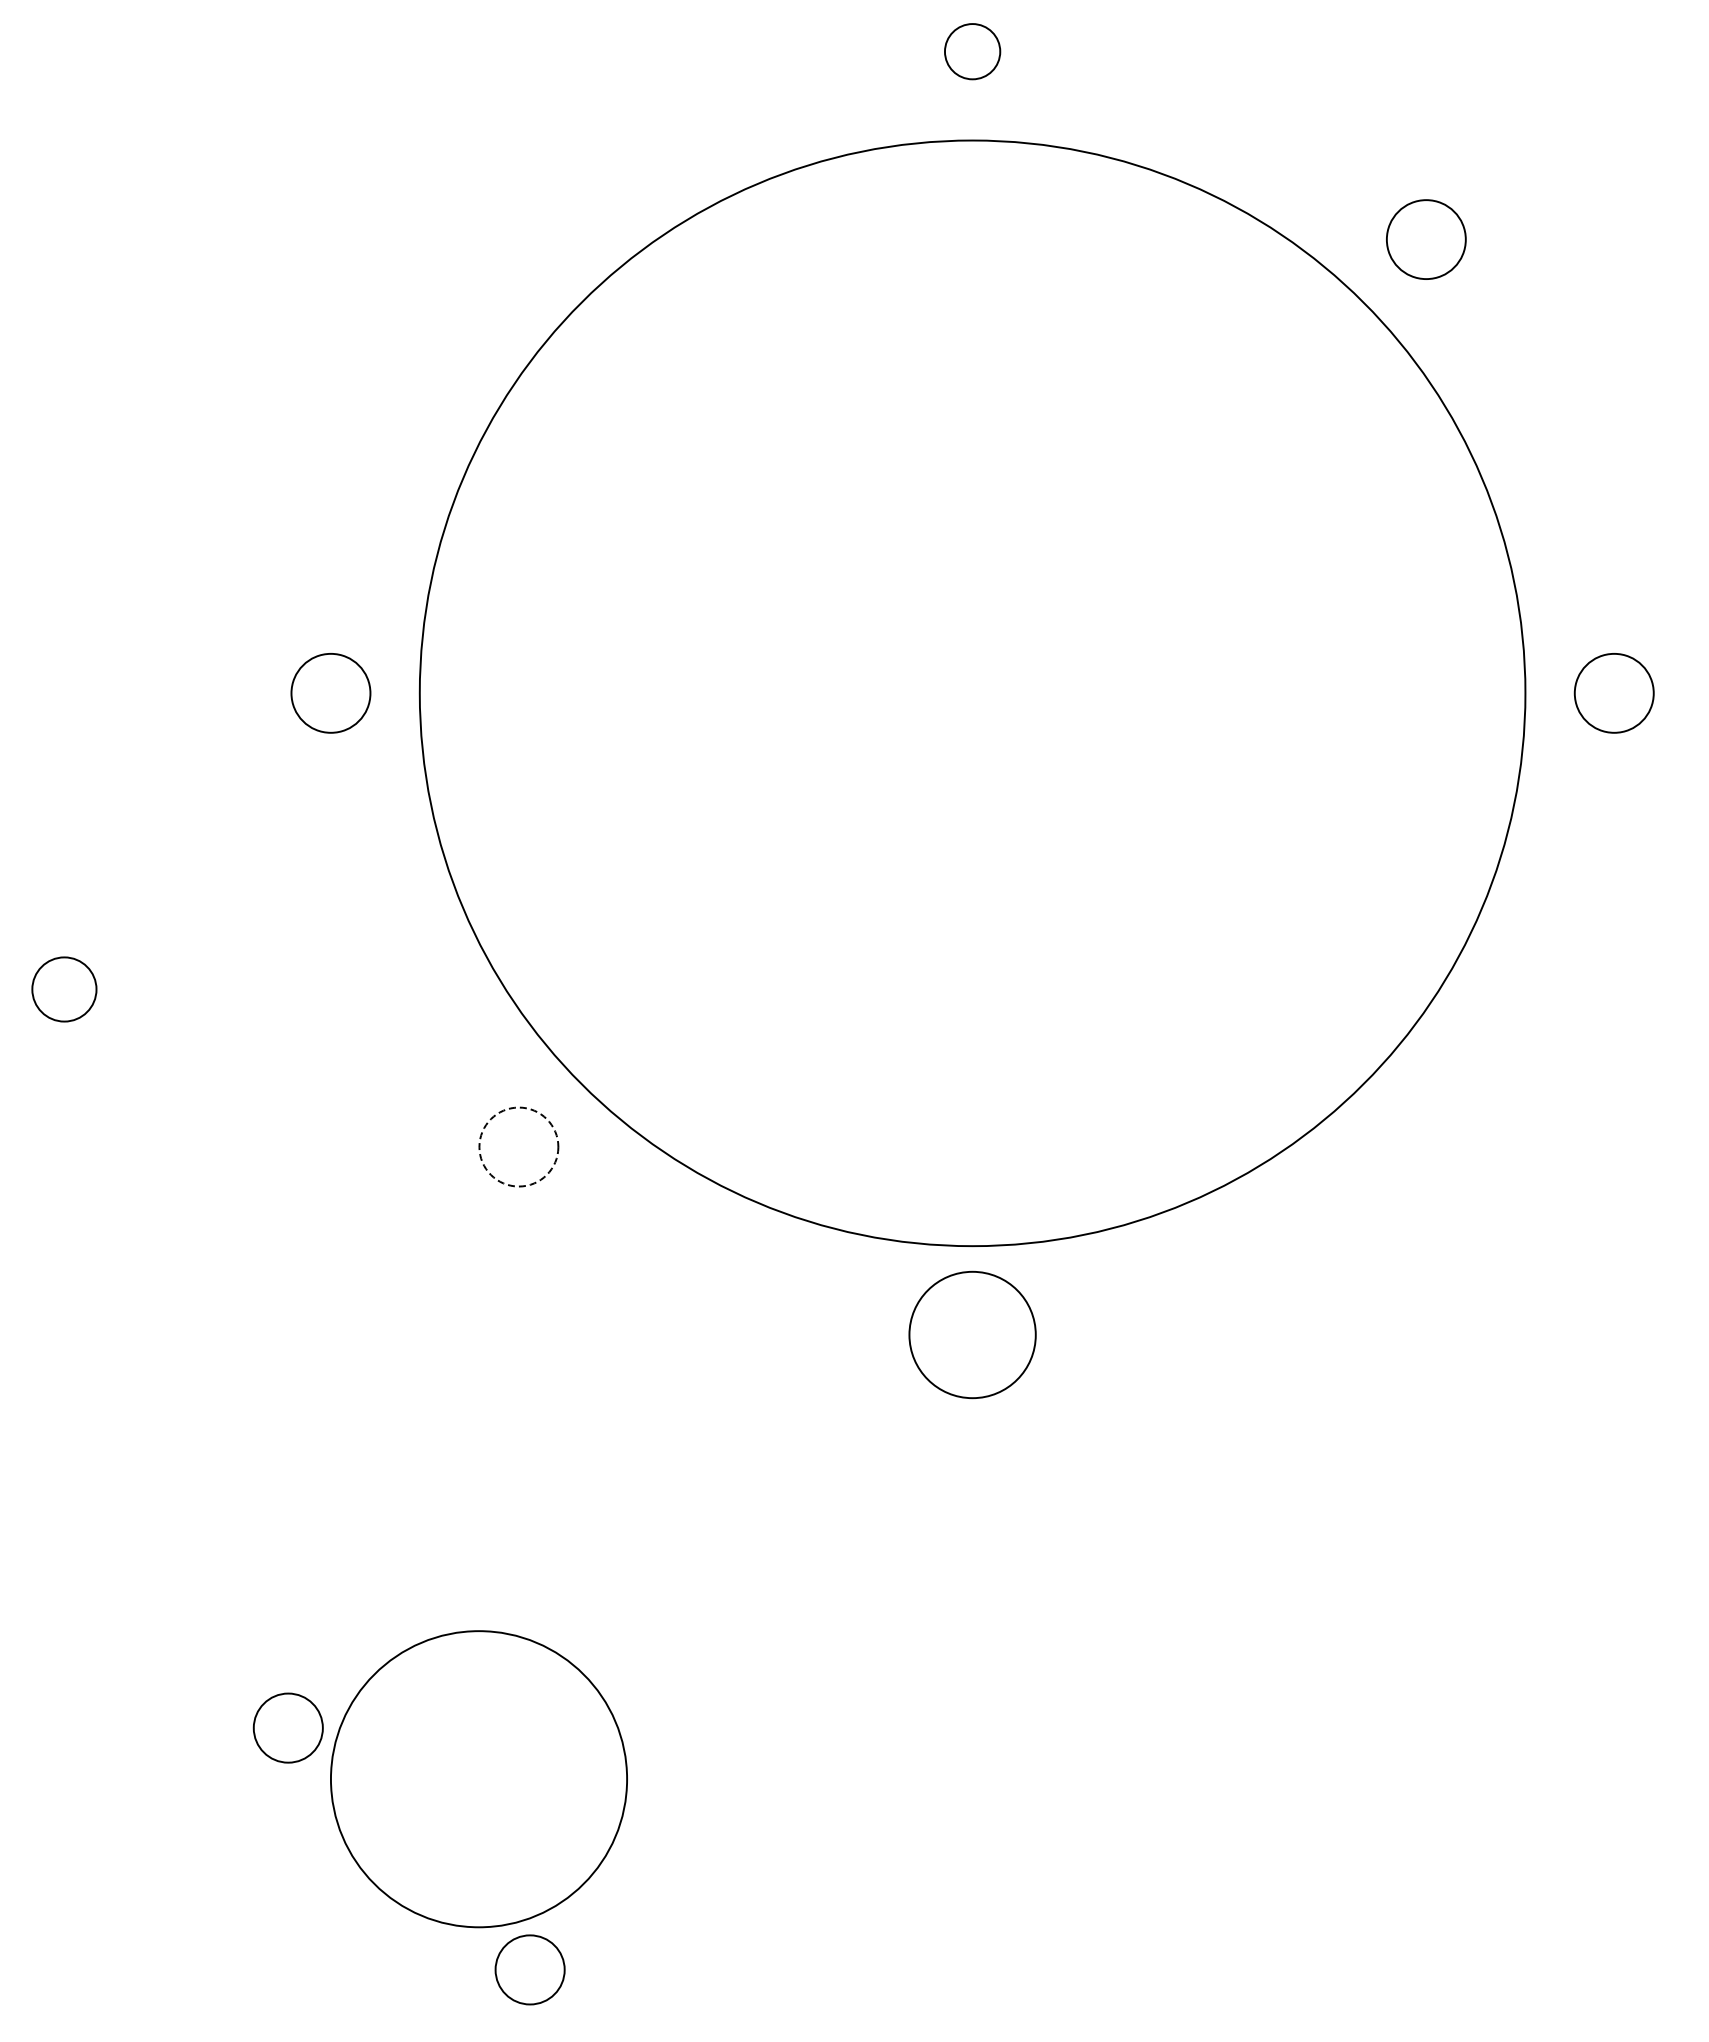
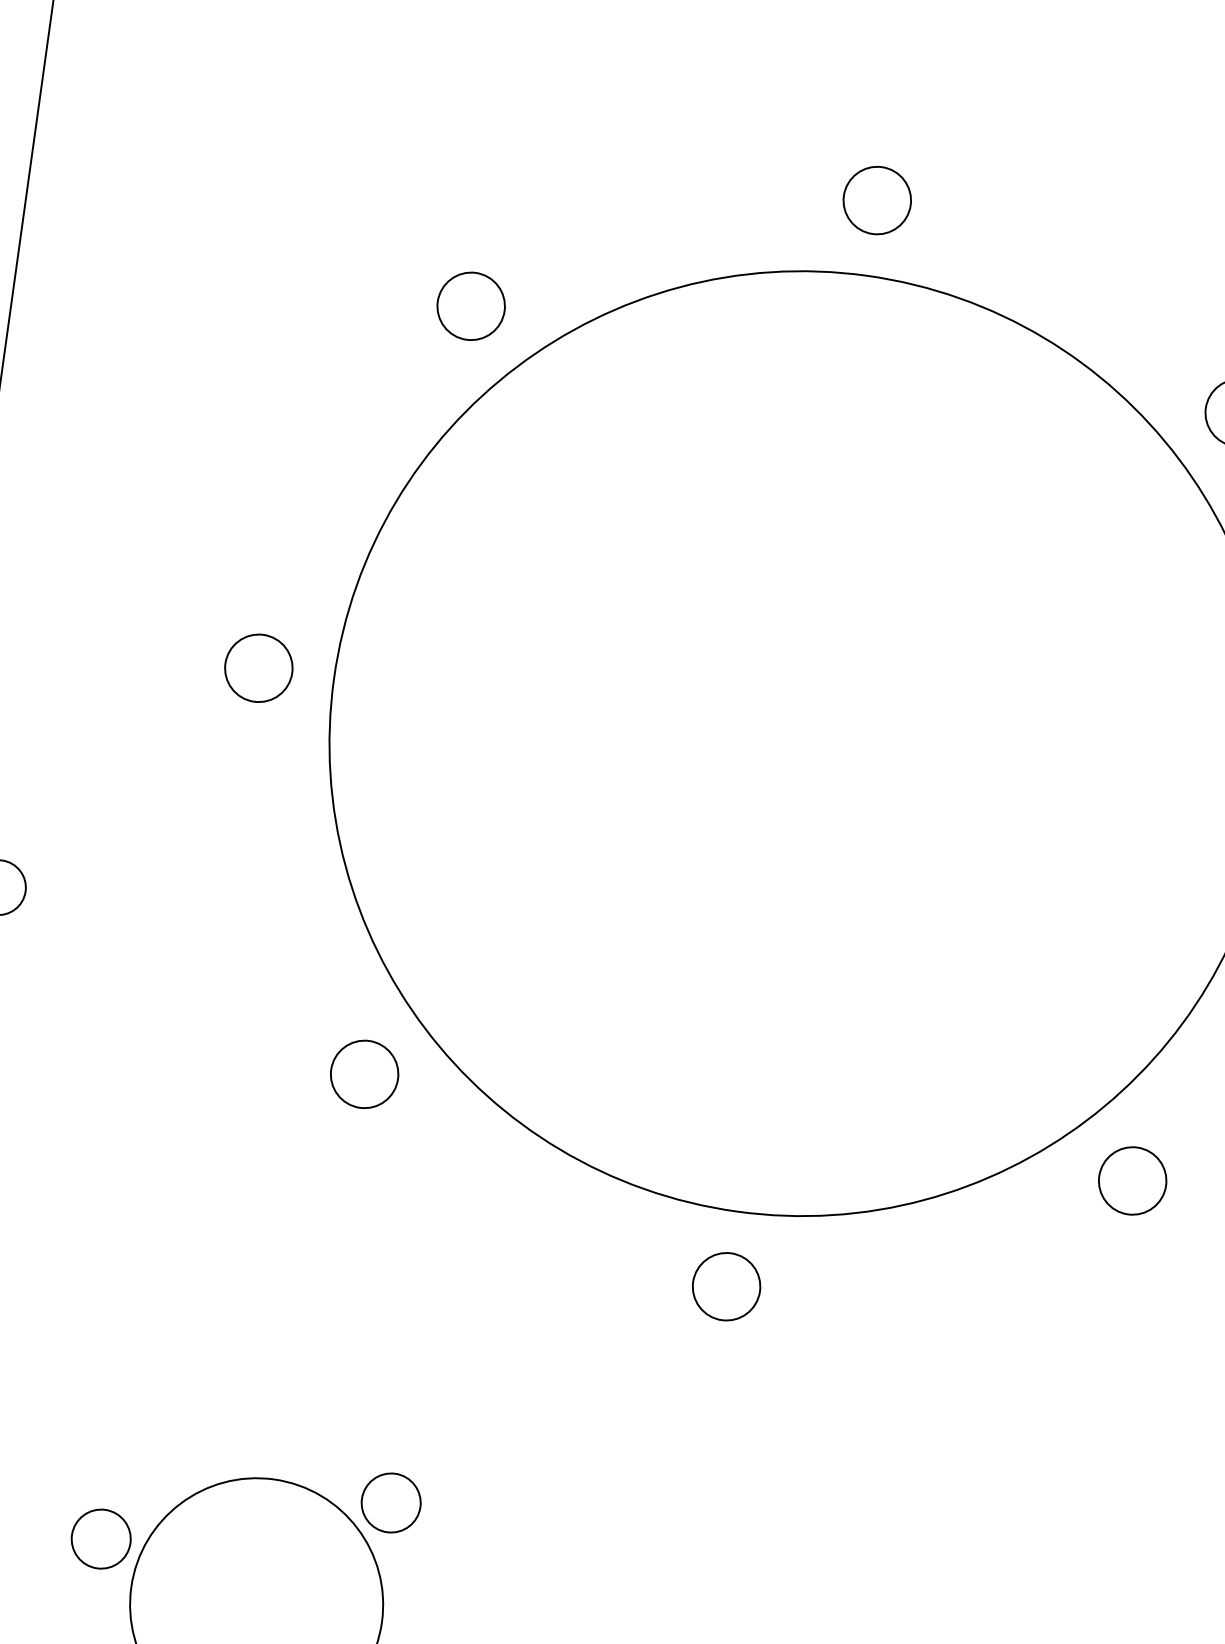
circle: (972, 51) -> (877, 200), size x1.43
circle: (518, 239) -> (470, 306), added
circle: (518, 1146) -> (364, 1073), dashed -> solid
circle: (1426, 1146) -> (1132, 1180), added
circle: (972, 1334) -> (726, 1286), size x0.62
circle: (618, 1639) -> (391, 1502), added

